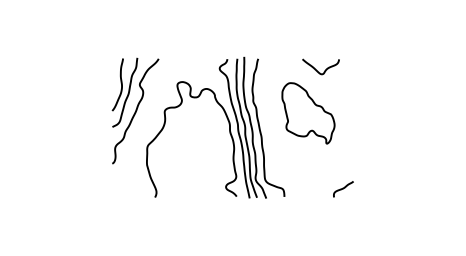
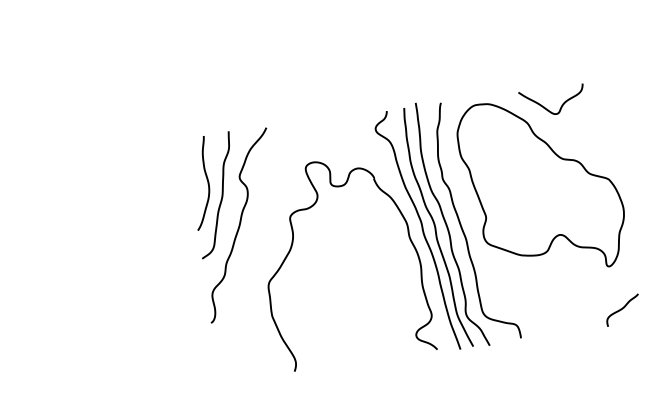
part: (308, 113) -> (542, 186), size x1.67

